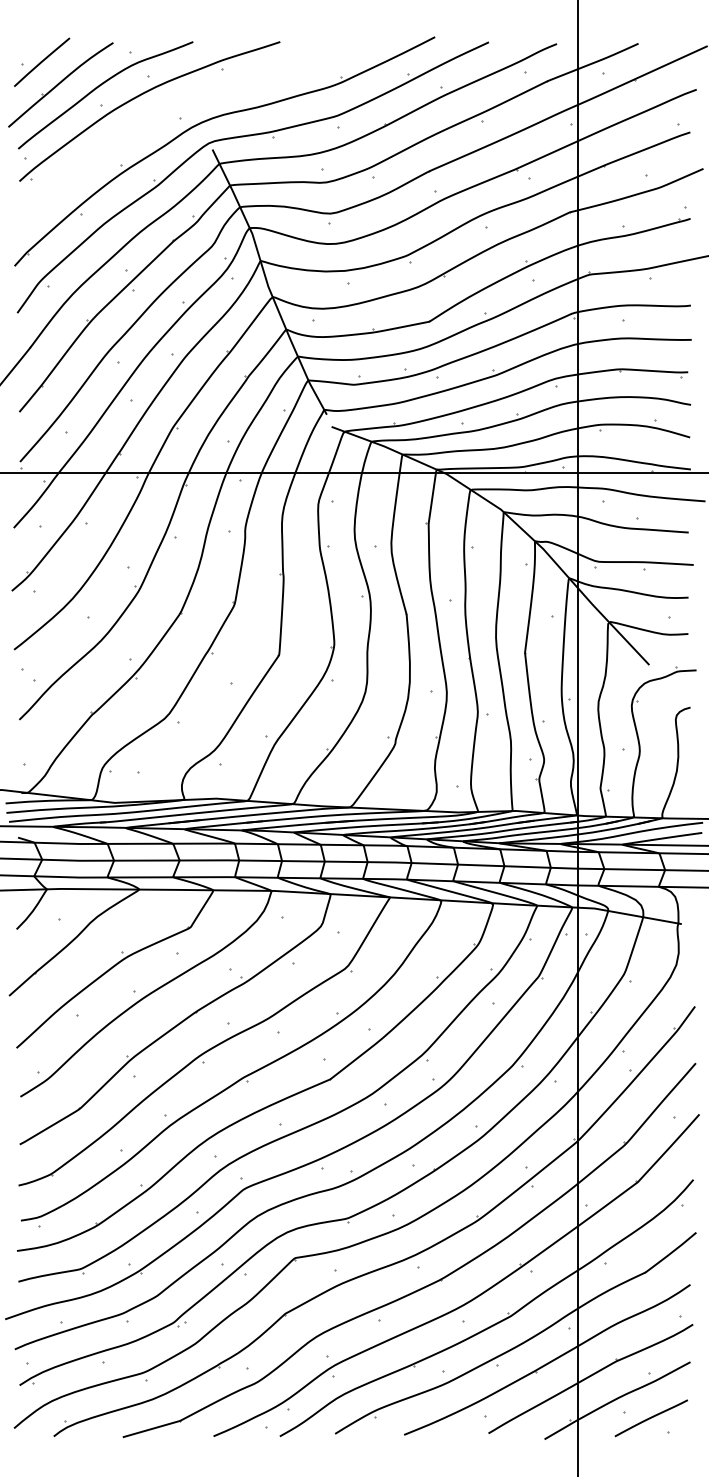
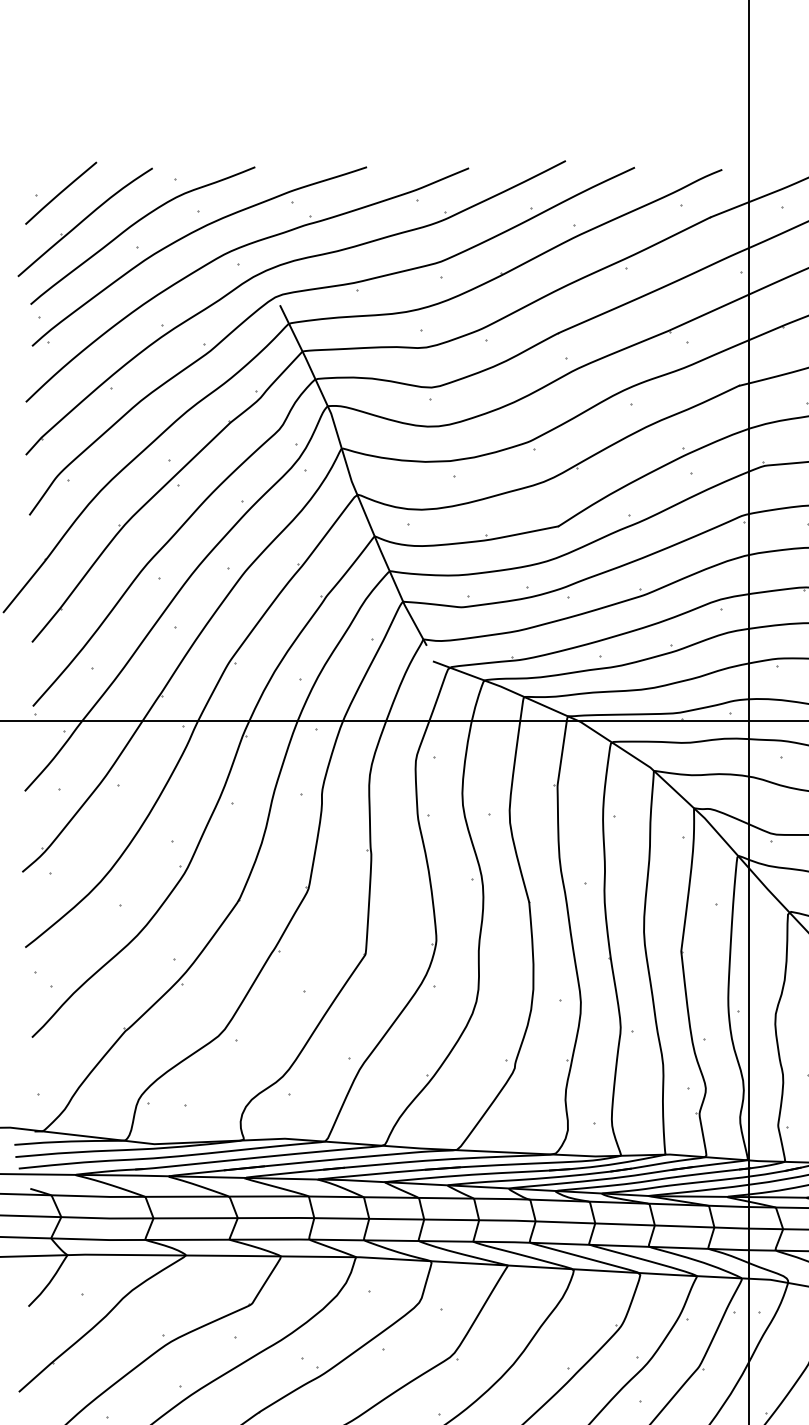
part: (177, 107) -> (235, 251), added

